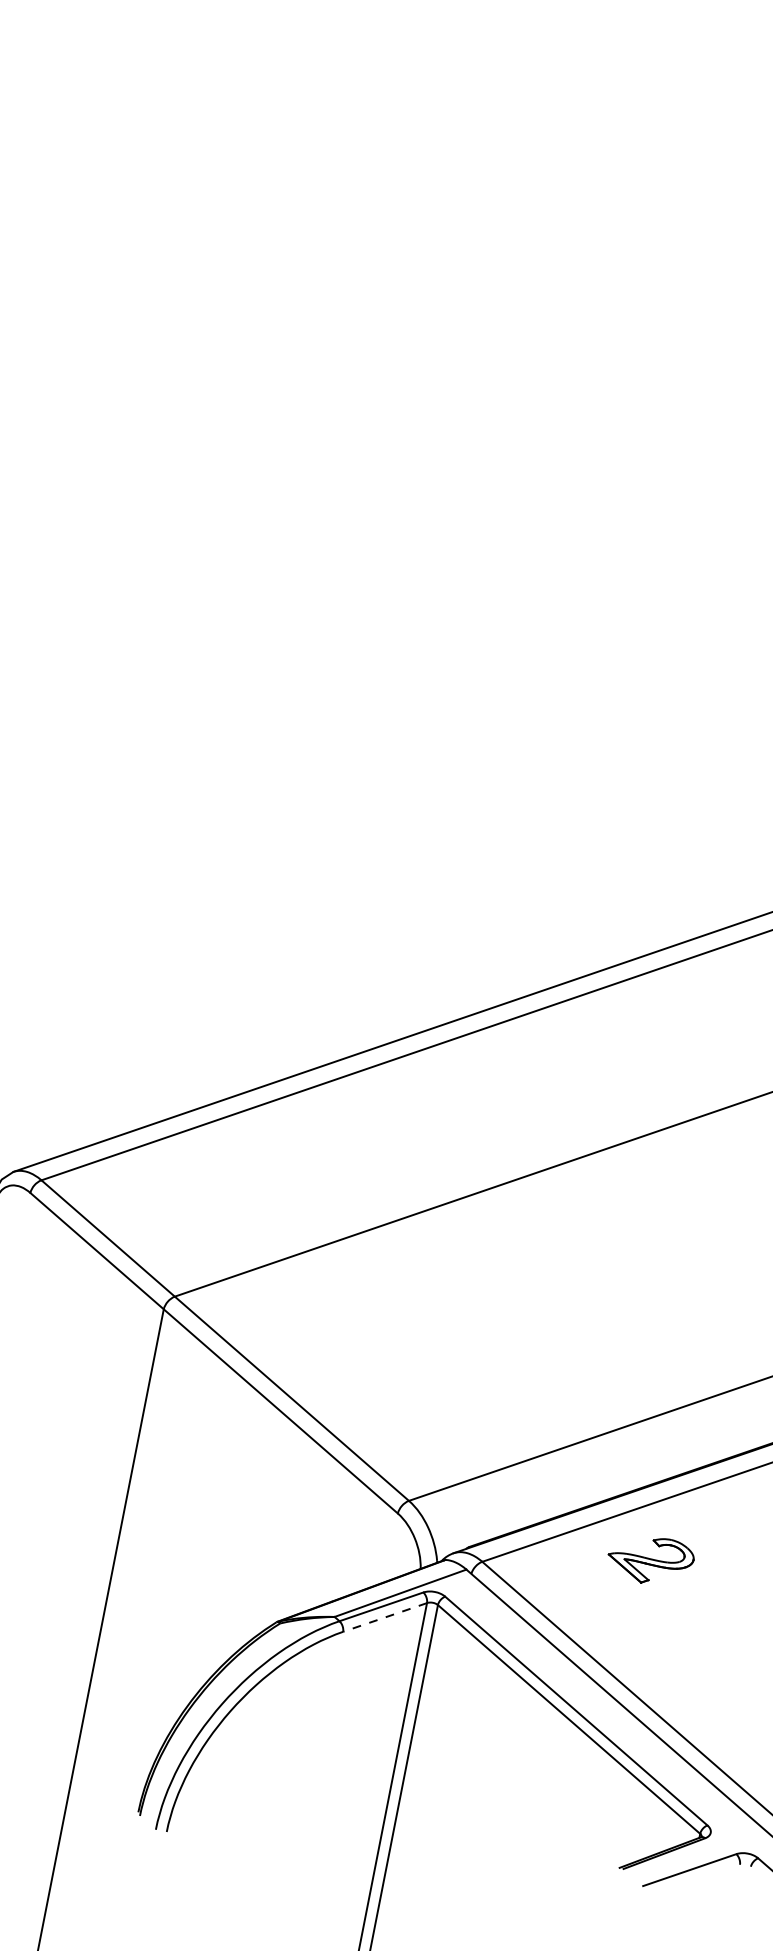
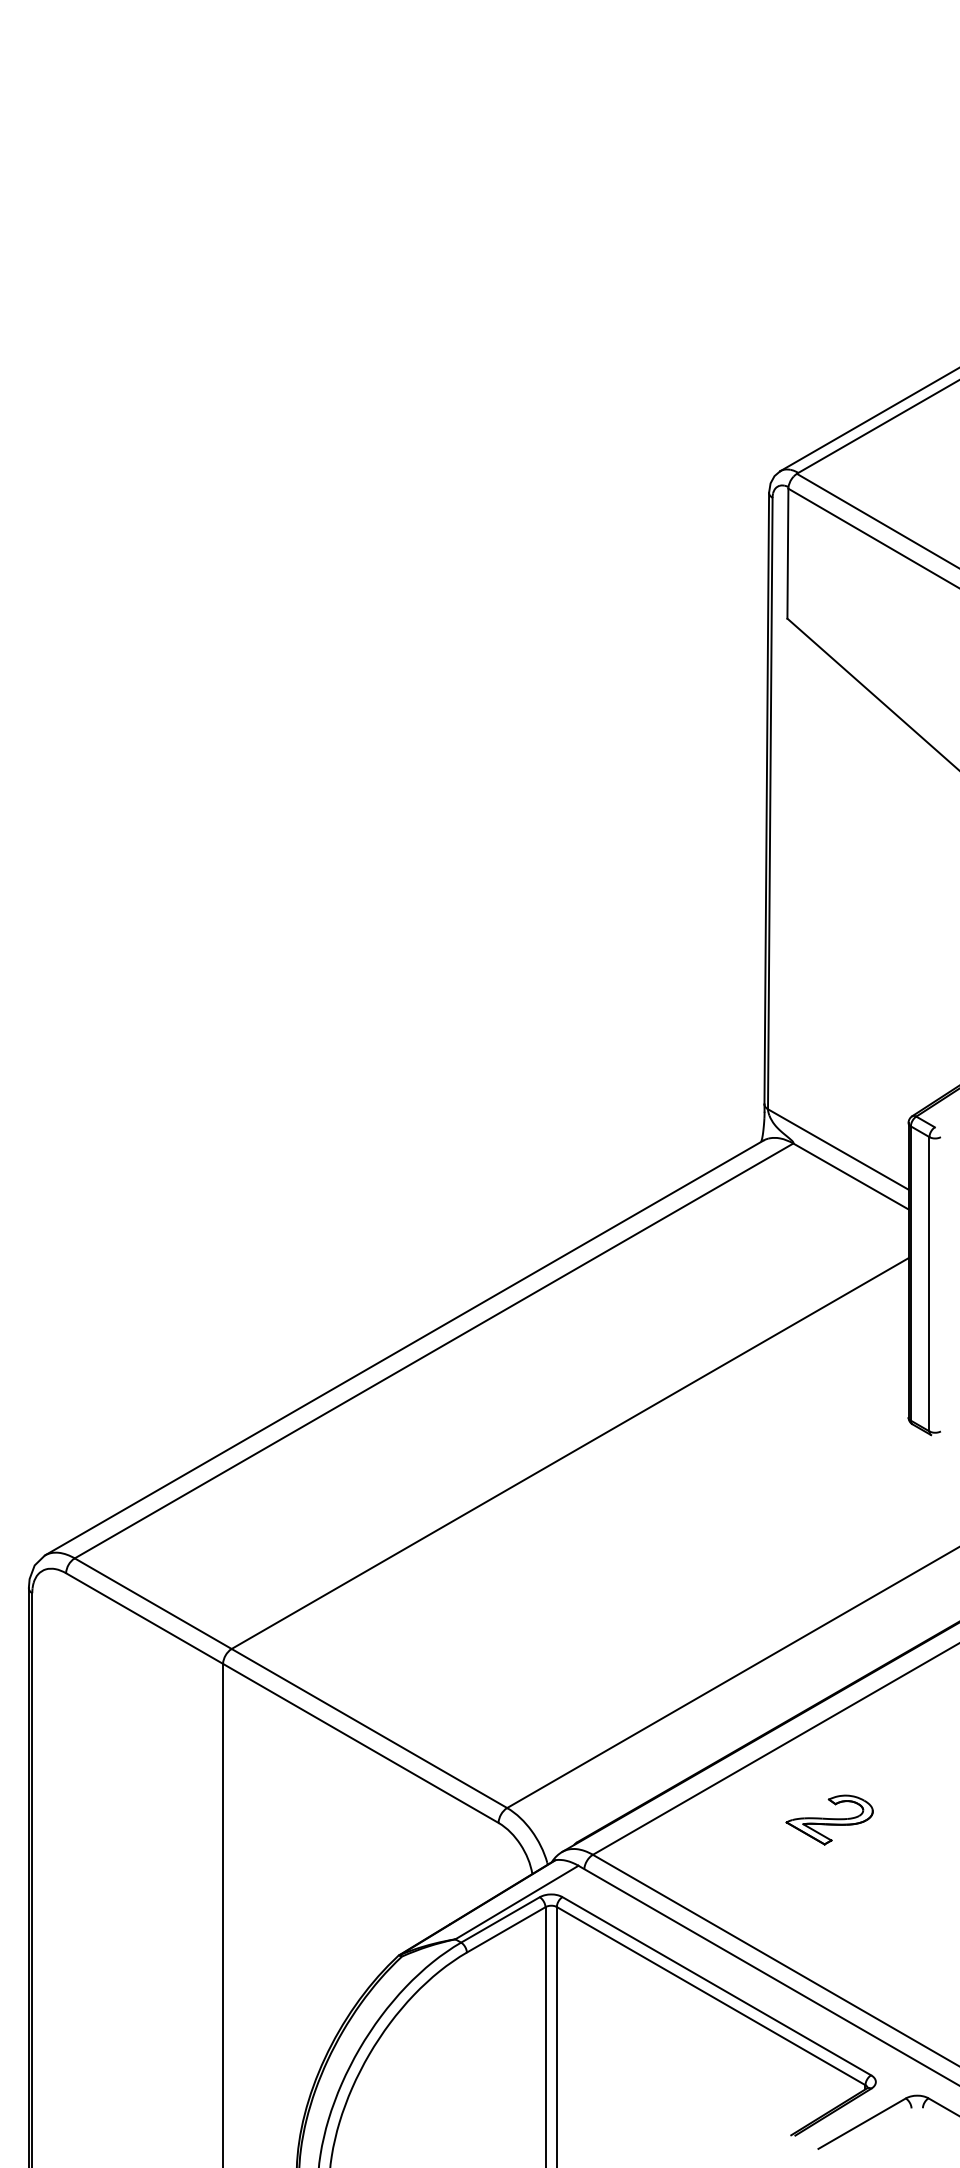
part: (650, 1559) -> (829, 1819), moved
line: (384, 1617) -> (505, 1930), dashed -> solid

